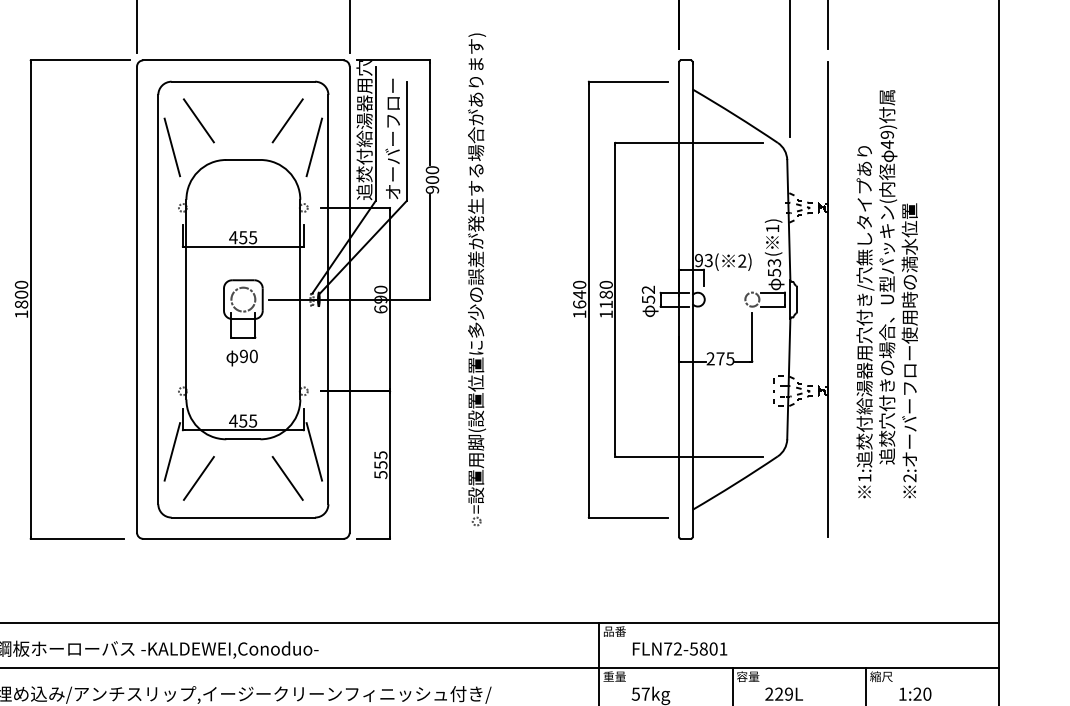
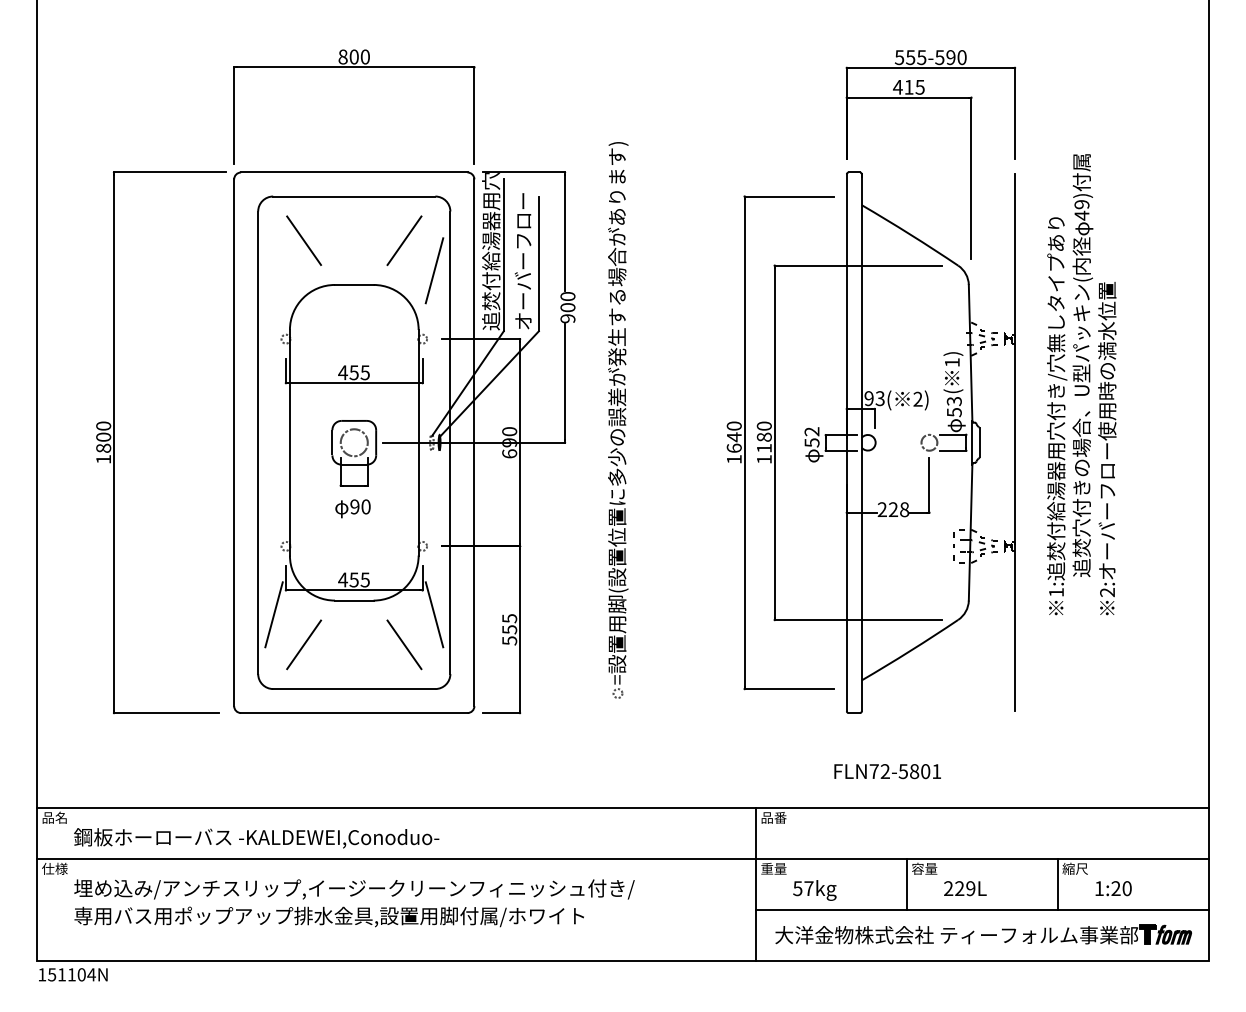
line: (171, 147) -> (273, 270), removed
text: (886, 294) -> (1081, 384), moved
text: (724, 358) -> (898, 509), 275 -> 228
text: (679, 648) -> (887, 771), moved

